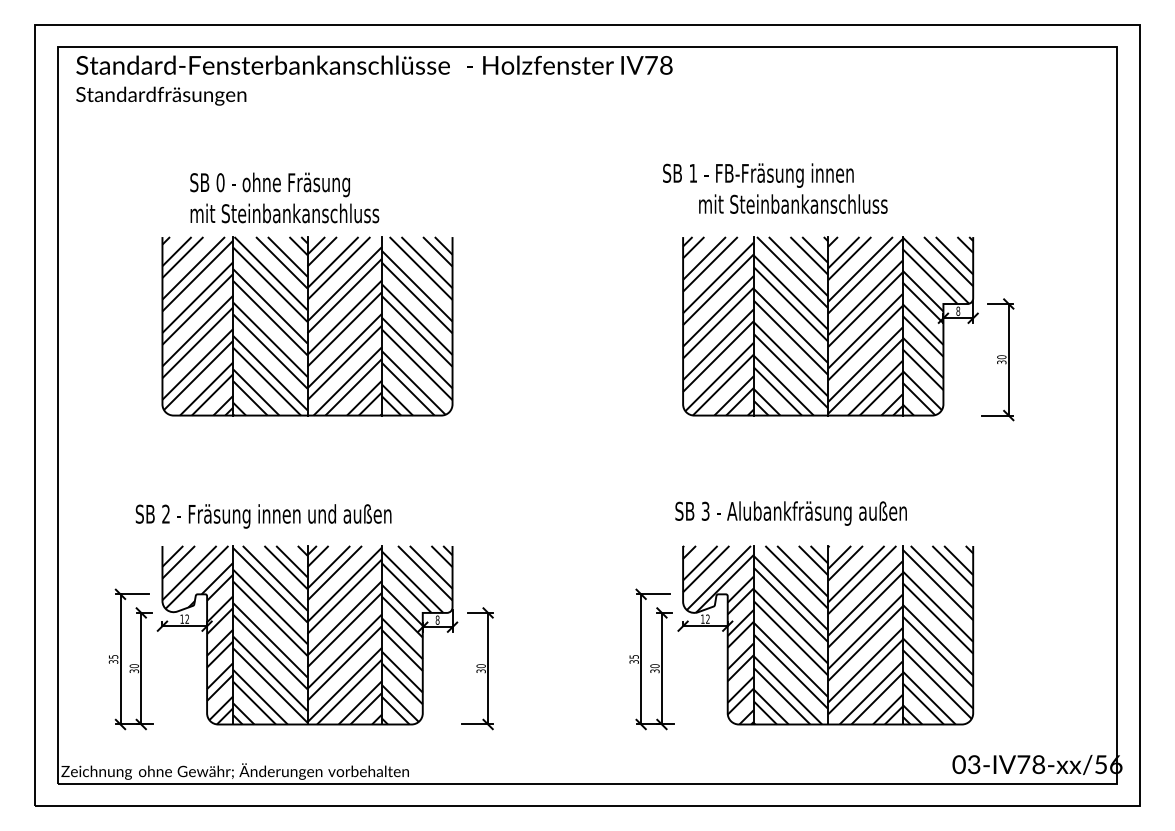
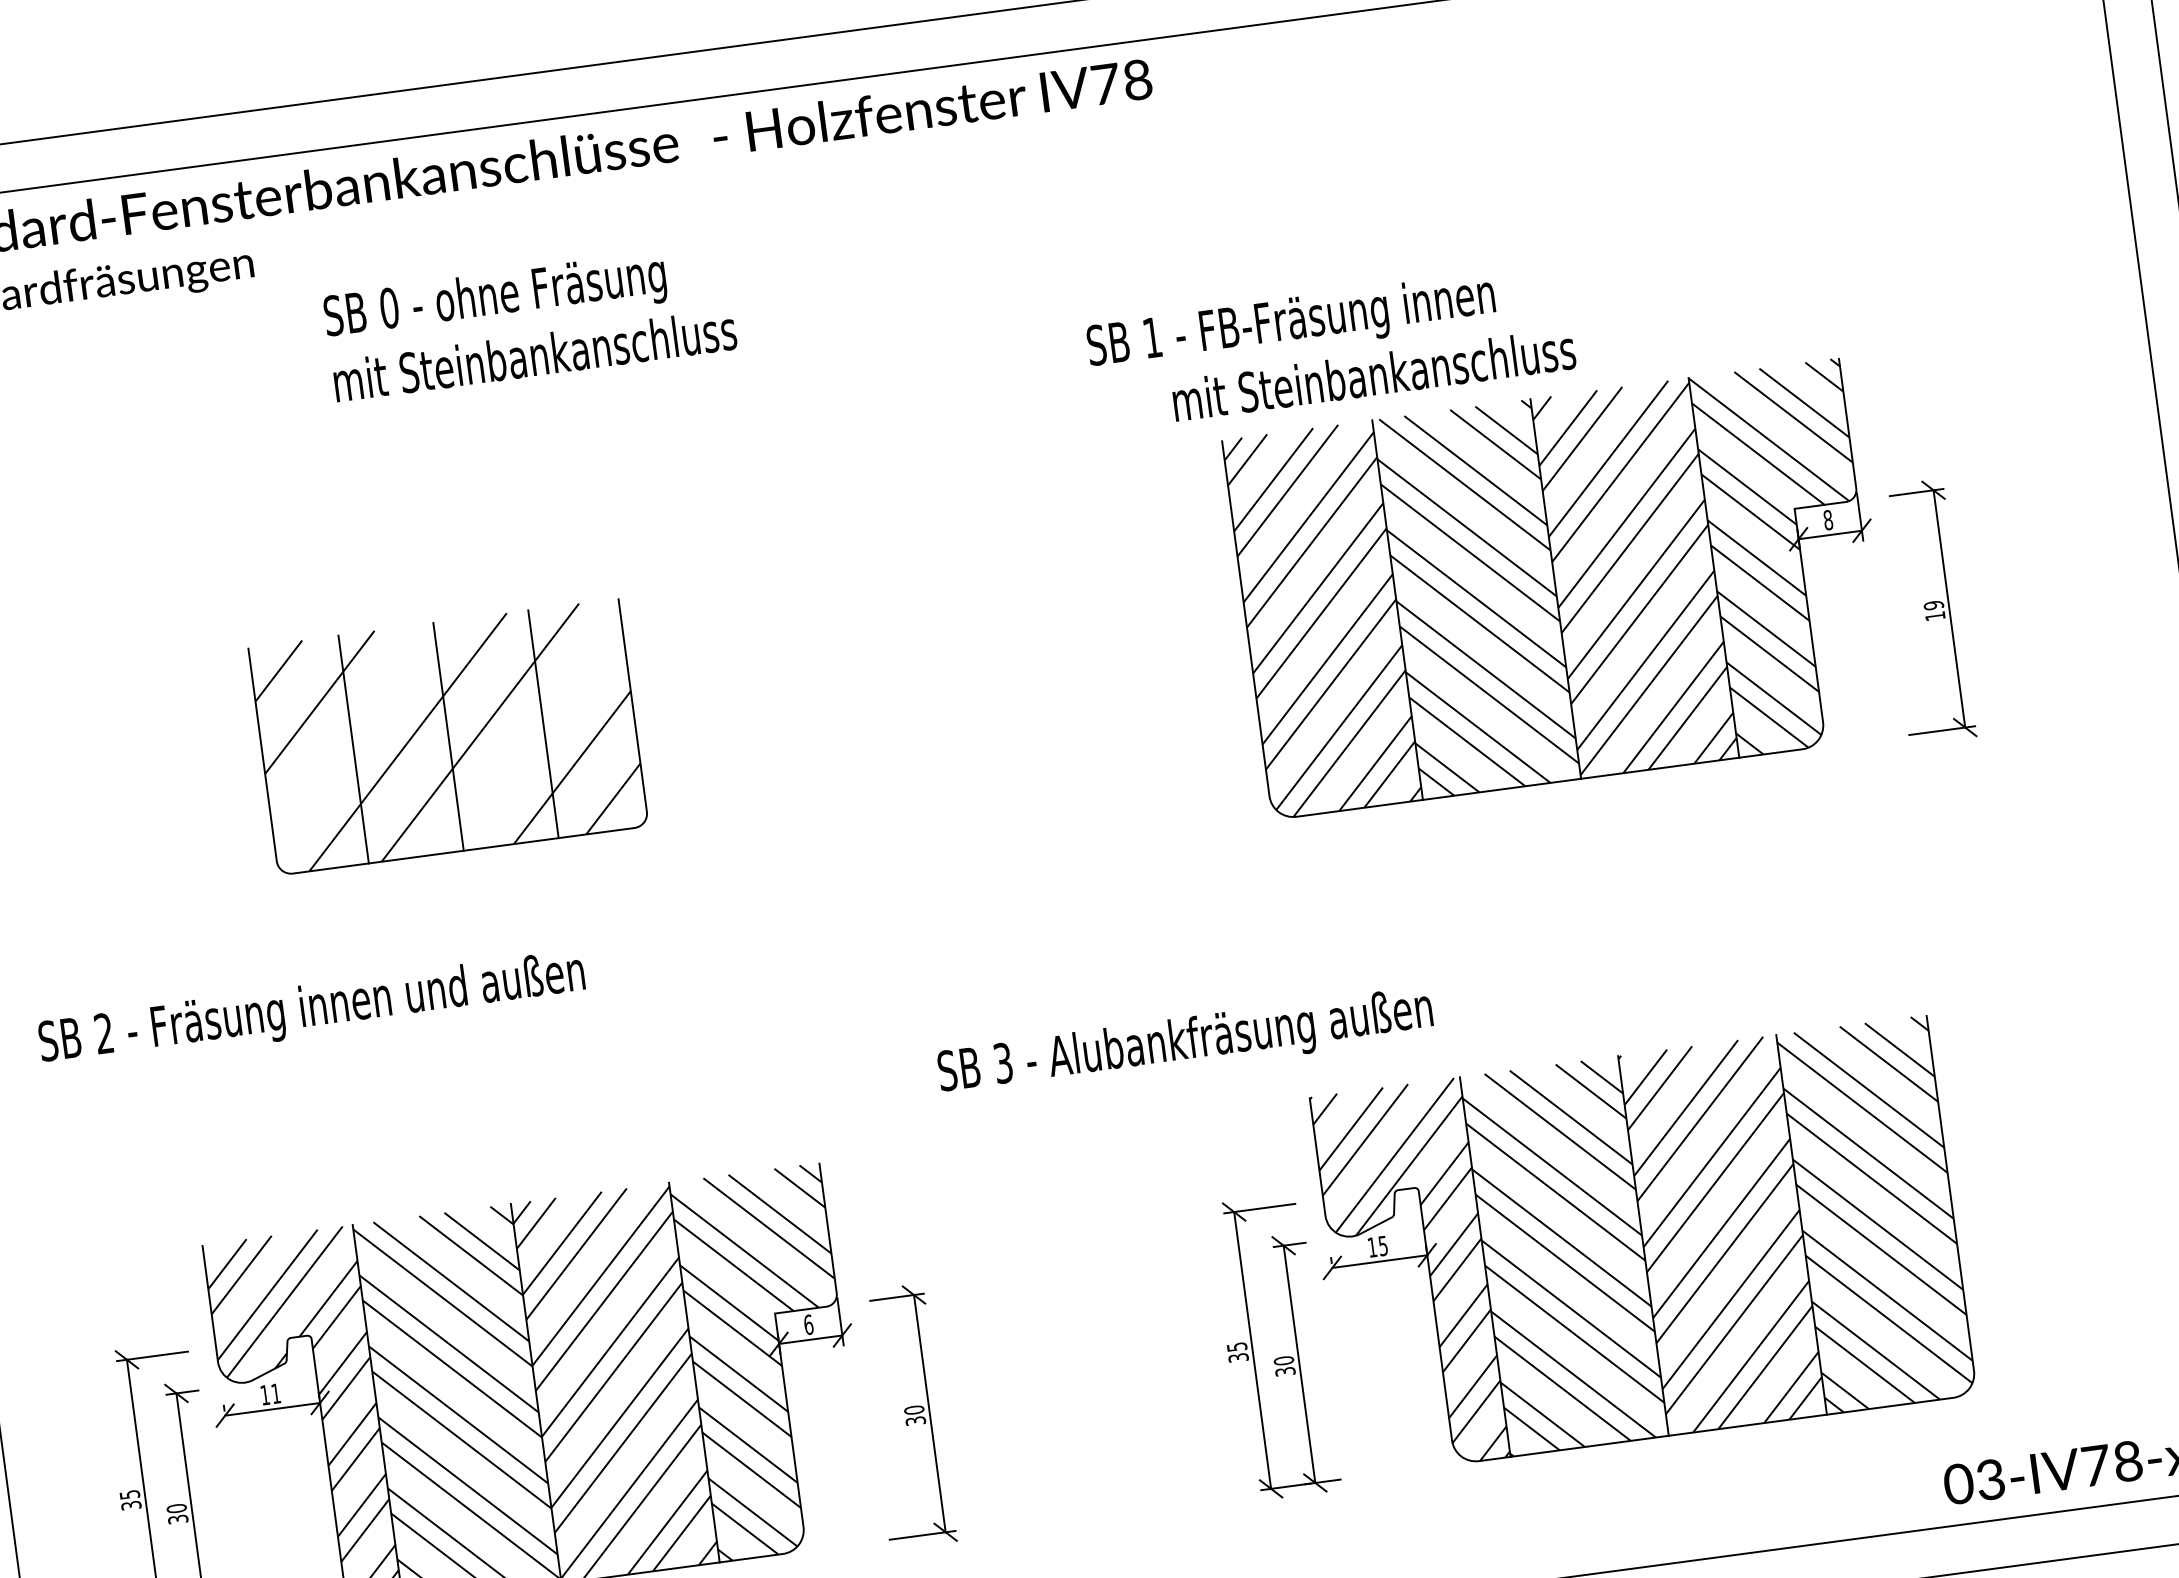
text: (775, 188) -> (1331, 346), moved
text: (284, 197) -> (529, 321), moved
part: (307, 326) -> (448, 737), size x0.6
text: (1001, 359) -> (1933, 610), 30 -> 19
text: (790, 513) -> (1184, 1043), moved
text: (263, 516) -> (311, 1010), moved
text: (186, 618) -> (274, 1392), 12 -> 11
text: (707, 618) -> (1382, 1244), 12 -> 15
text: (437, 619) -> (808, 1323), 8 -> 6

